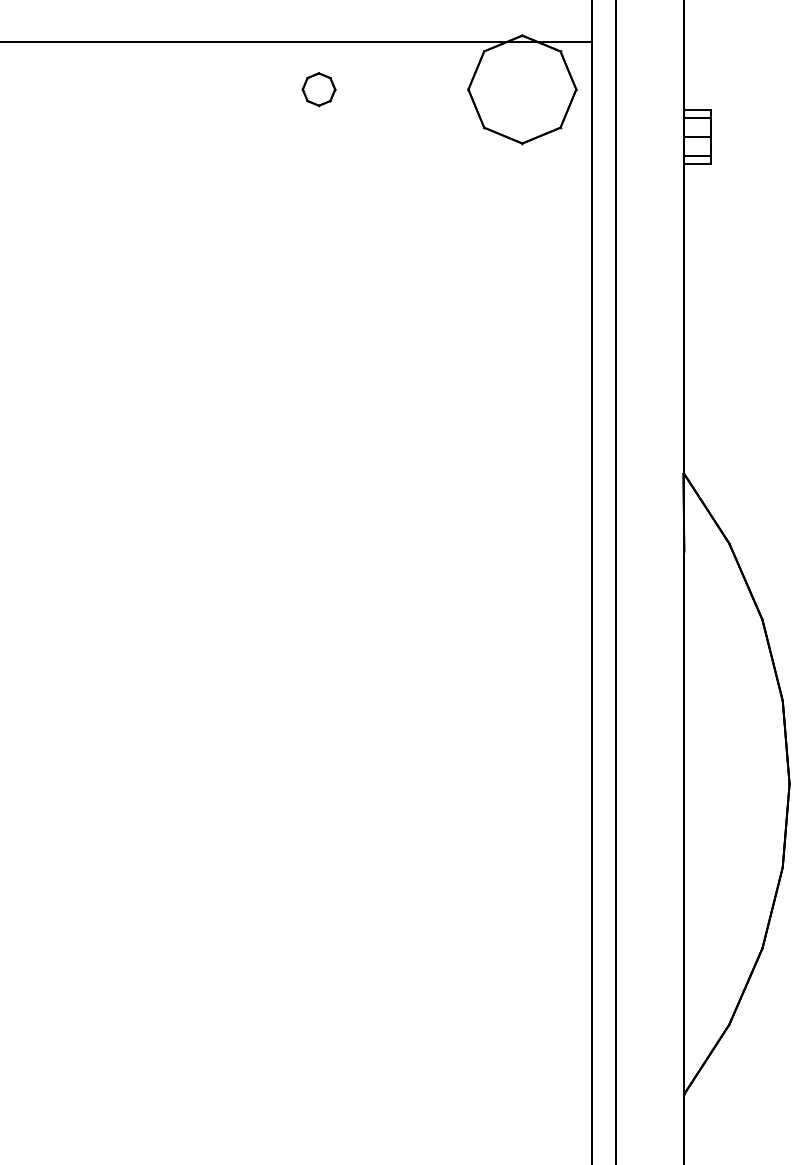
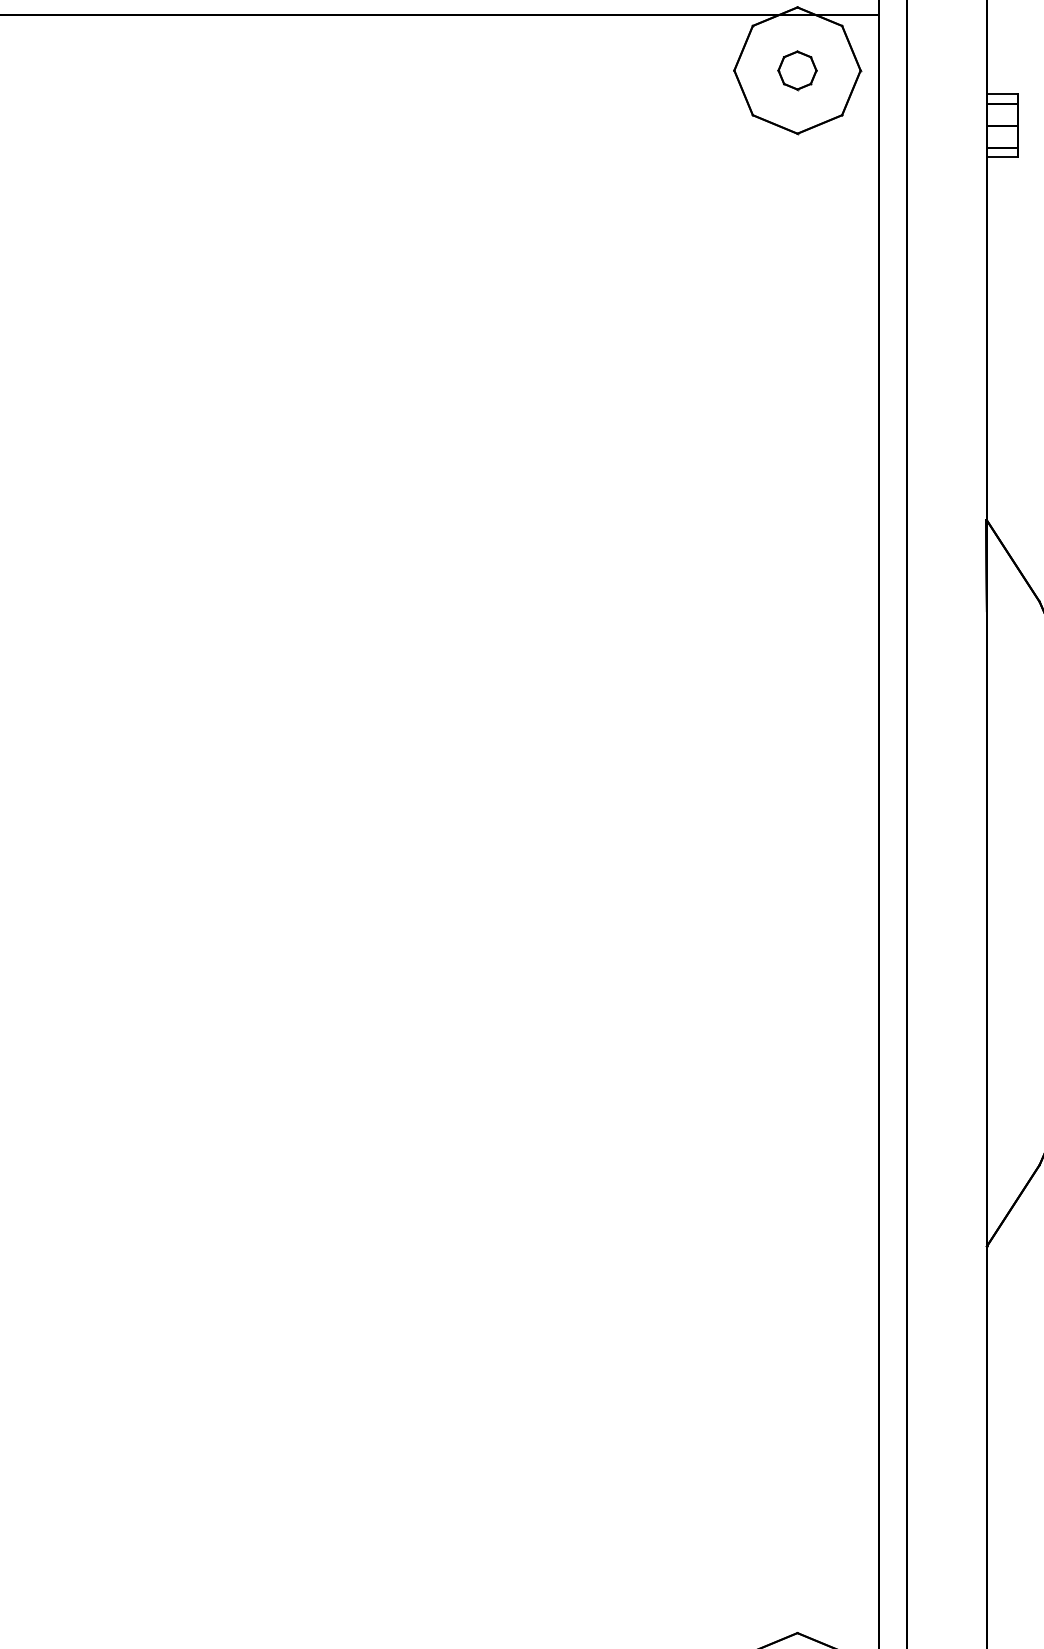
part: (319, 89) -> (797, 70), moved

